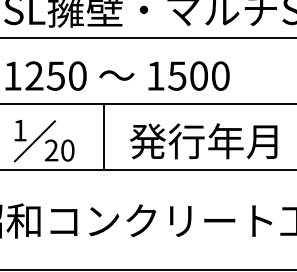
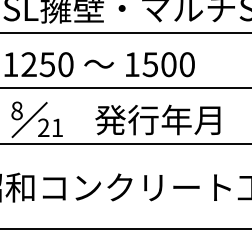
text: (19, 130) -> (16, 110), 1 -> 8
line: (103, 137) -> (87, 116), removed
text: (203, 140) -> (157, 119), moved
text: (67, 150) -> (57, 127), 20 -> 21

